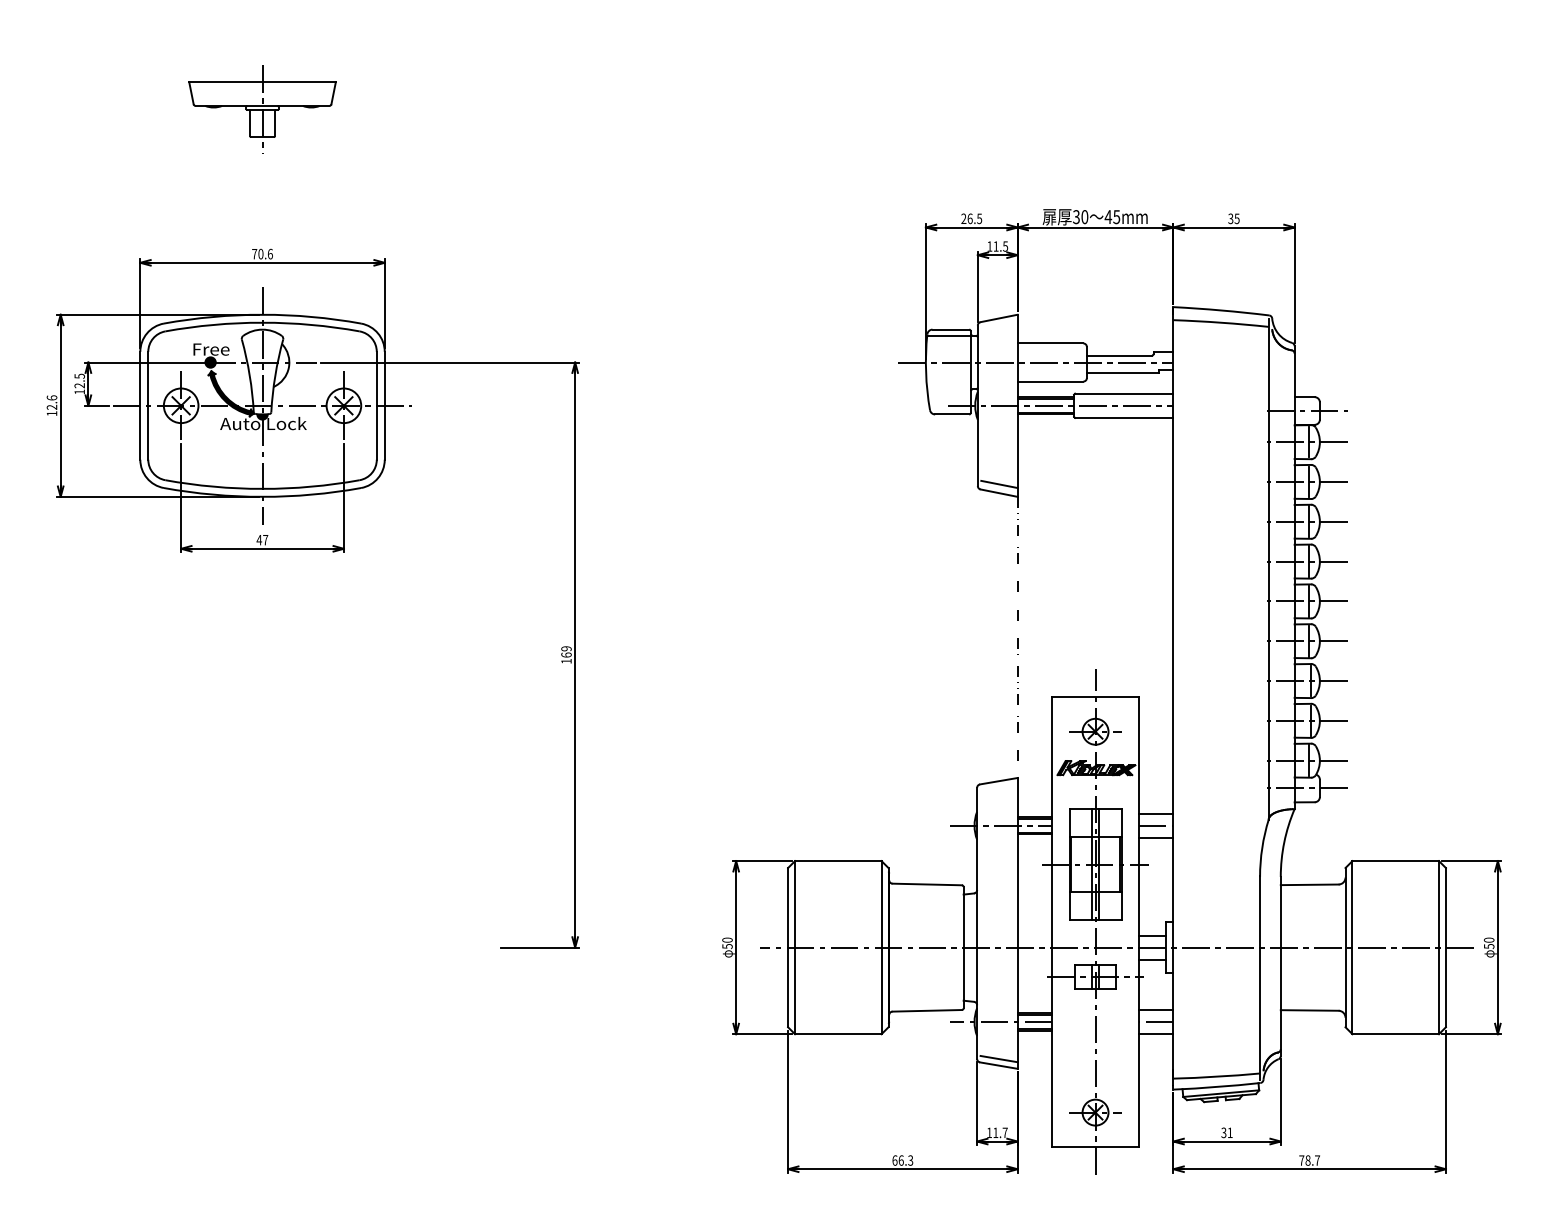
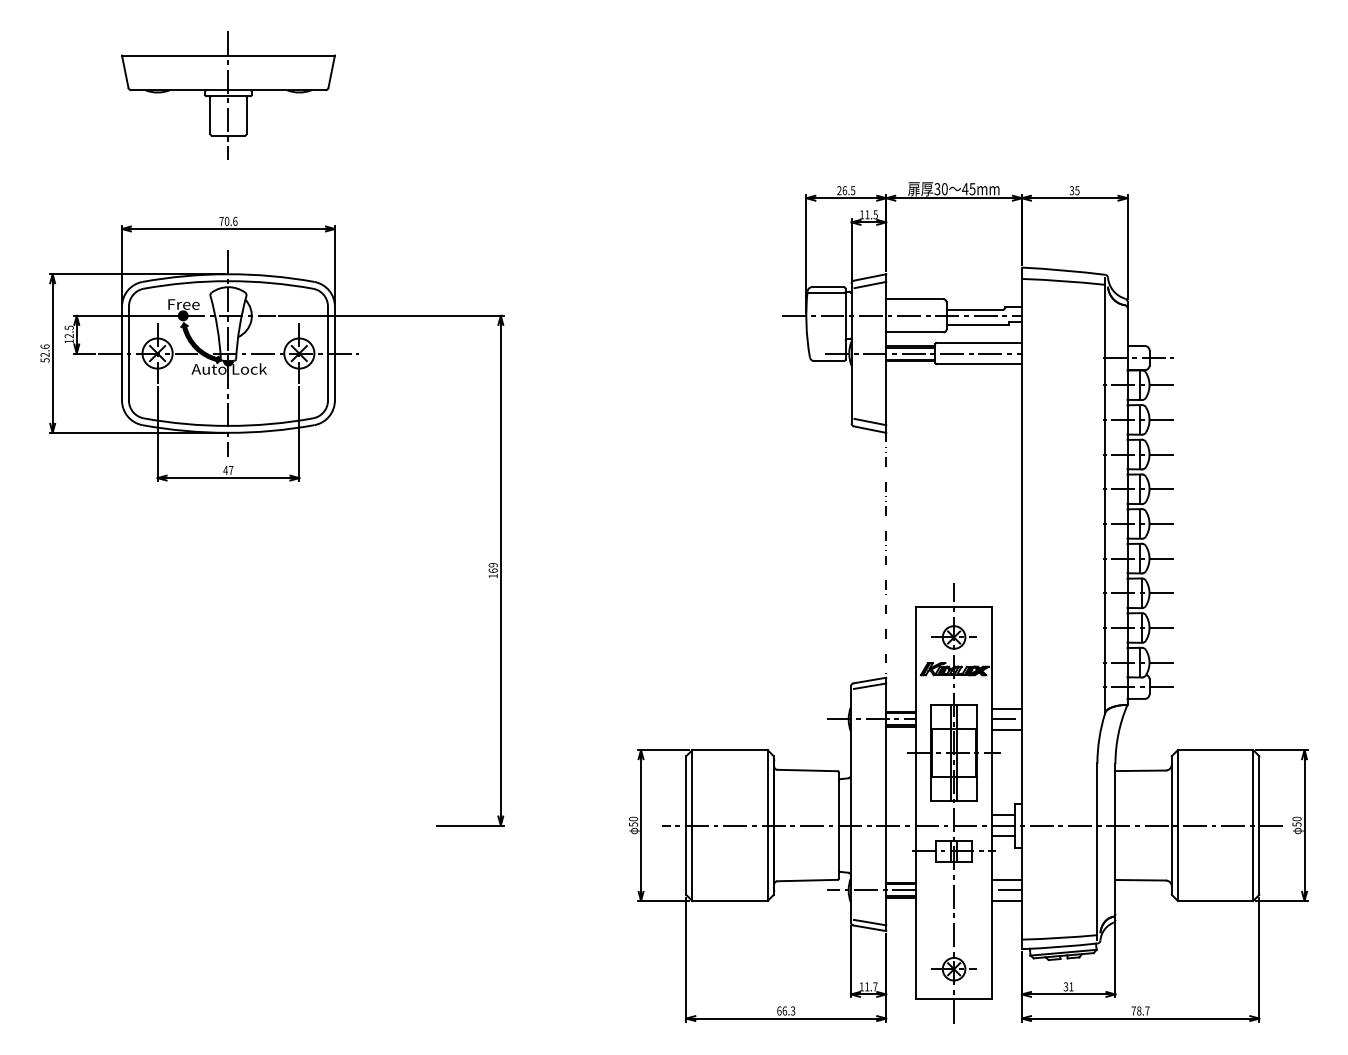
part: (262, 109) -> (228, 95), size x1.67
line: (999, 326) -> (870, 284), added
text: (51, 413) -> (44, 360), 12.6 -> 52.6
line: (998, 786) -> (869, 685), added

